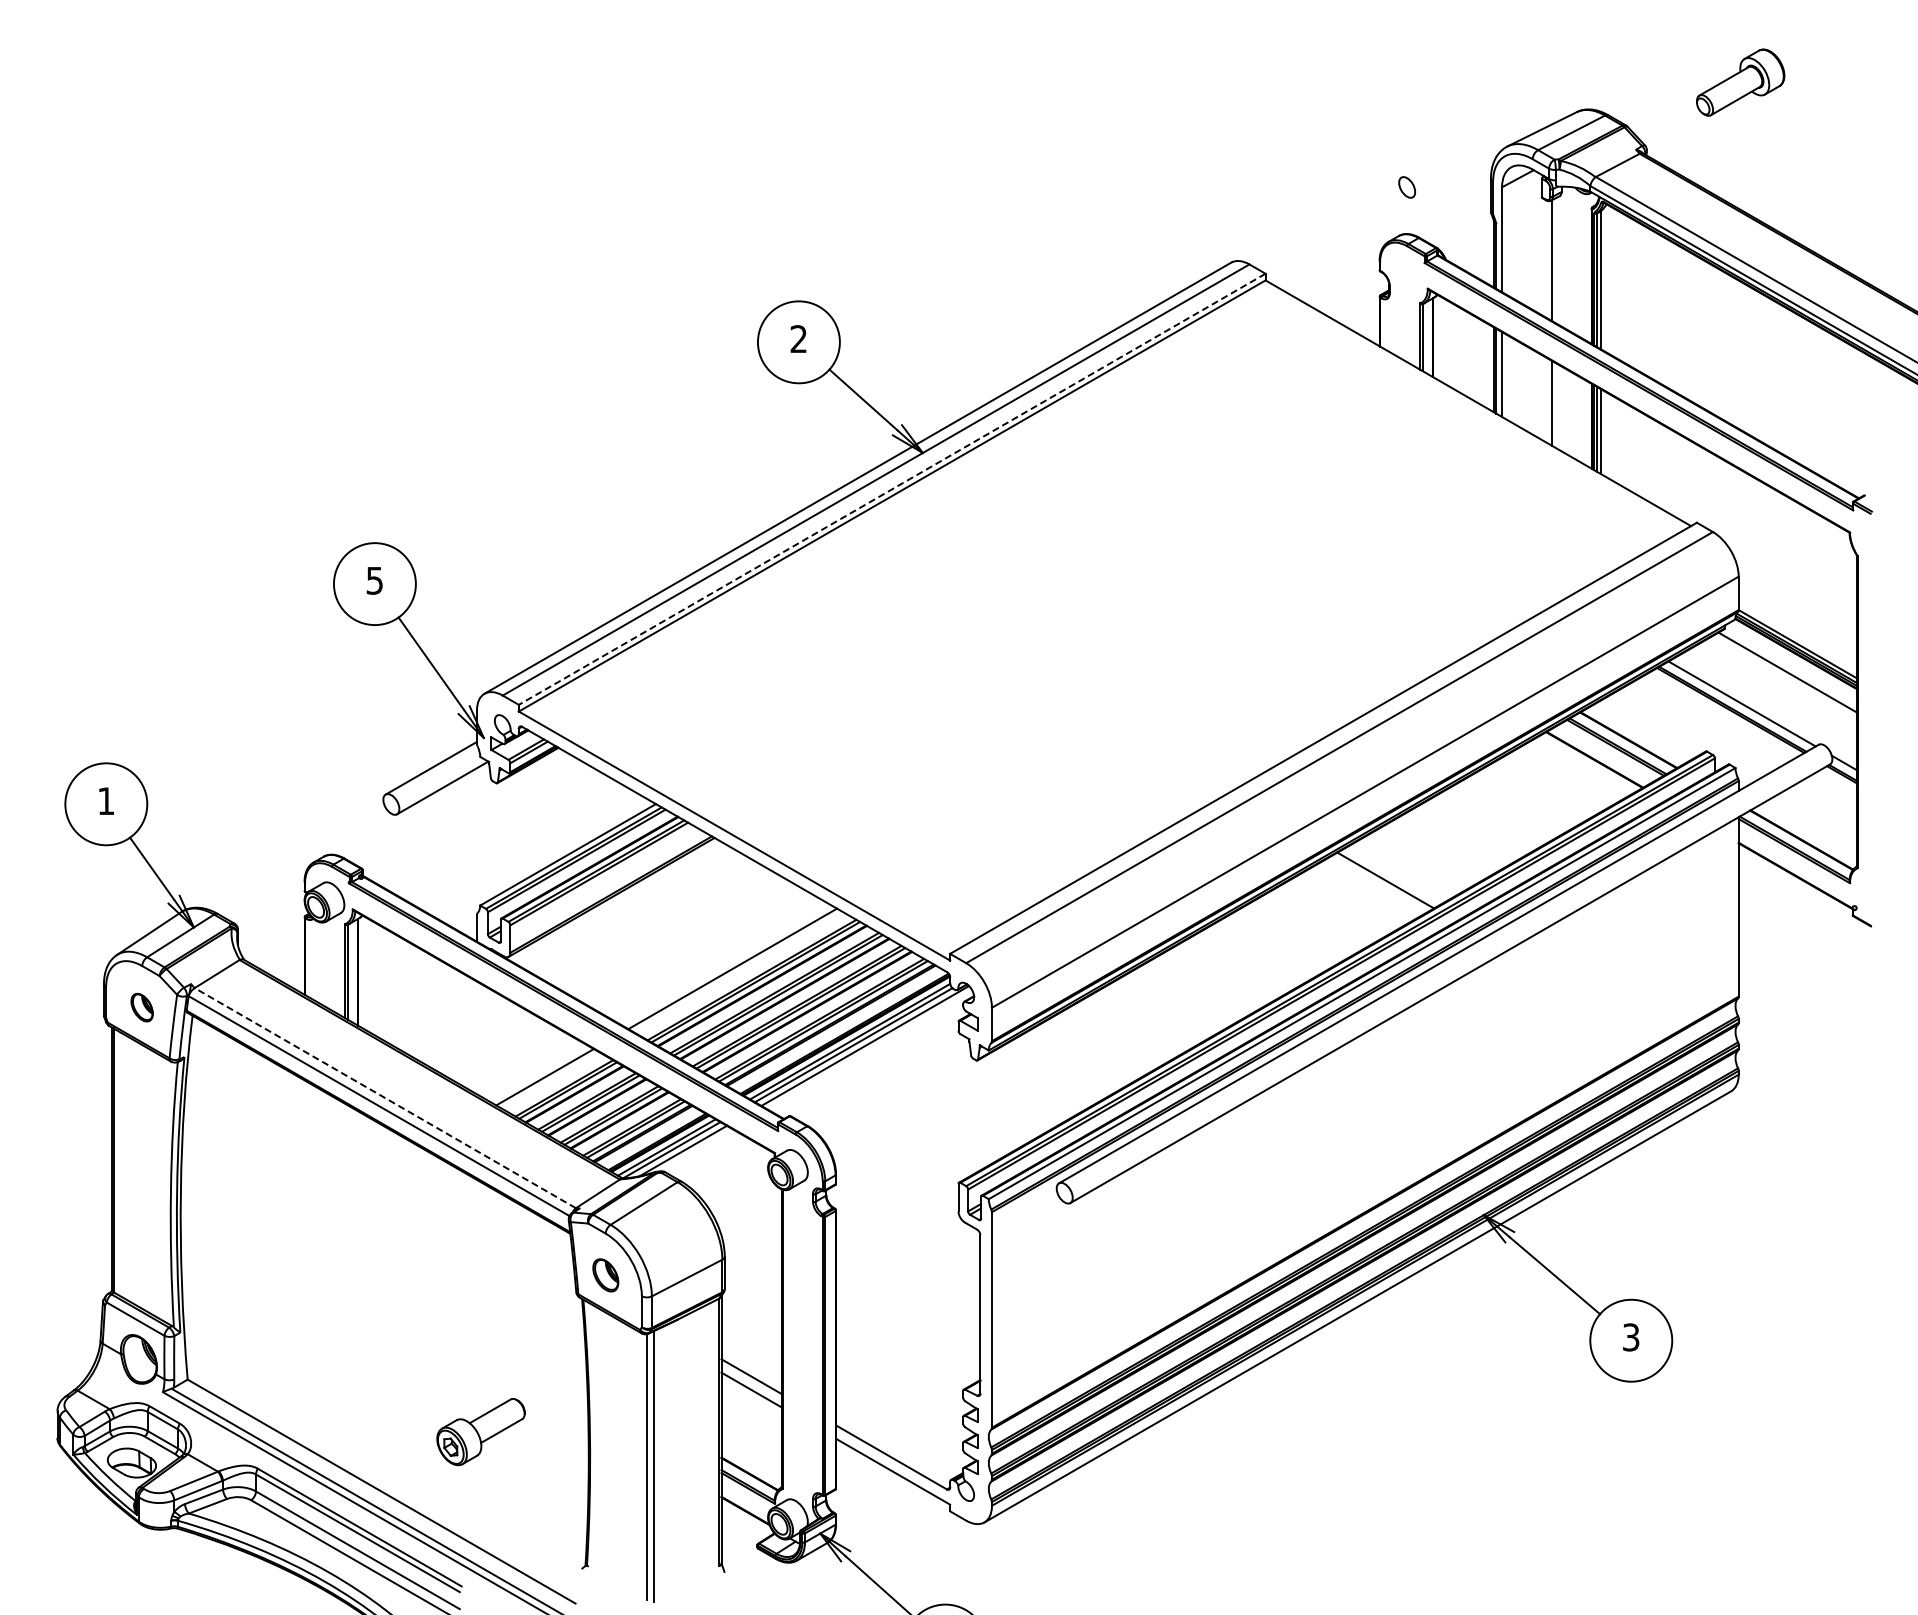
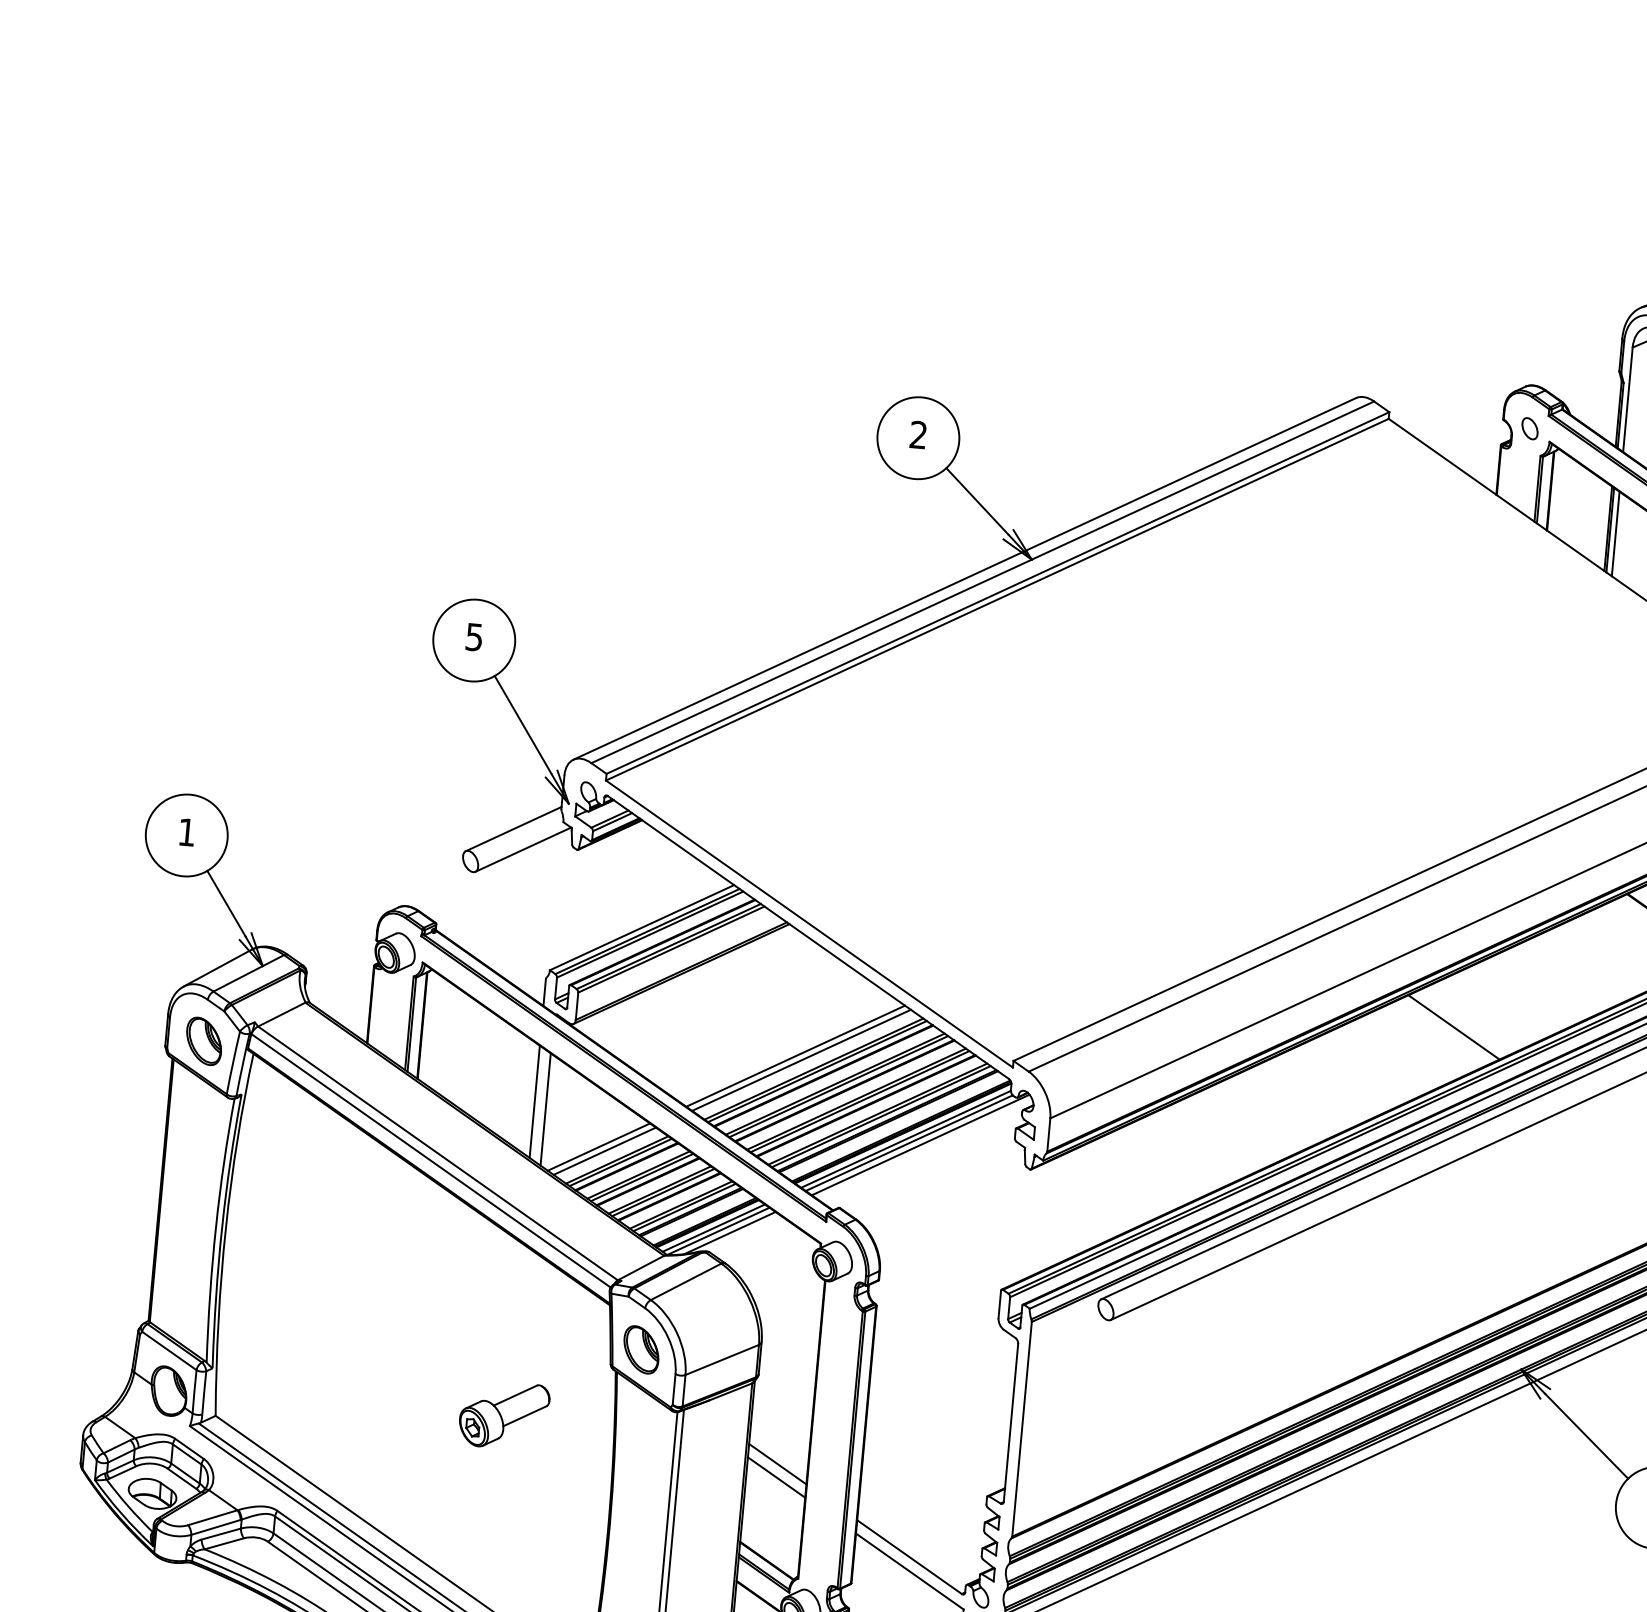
part: (1406, 187) -> (1529, 428), moved
line: (891, 489) -> (997, 593), dashed -> solid
line: (738, 972) -> (801, 1060), added
part: (141, 1007) -> (203, 1041), size x1.67
line: (477, 1037) -> (535, 1101), added
line: (488, 1044) -> (545, 1109), added
line: (551, 1080) -> (605, 1150), added
line: (384, 1097) -> (437, 1152), dashed -> solid
part: (605, 1275) -> (641, 1350), size x1.43
part: (480, 1432) -> (503, 1415), moved

